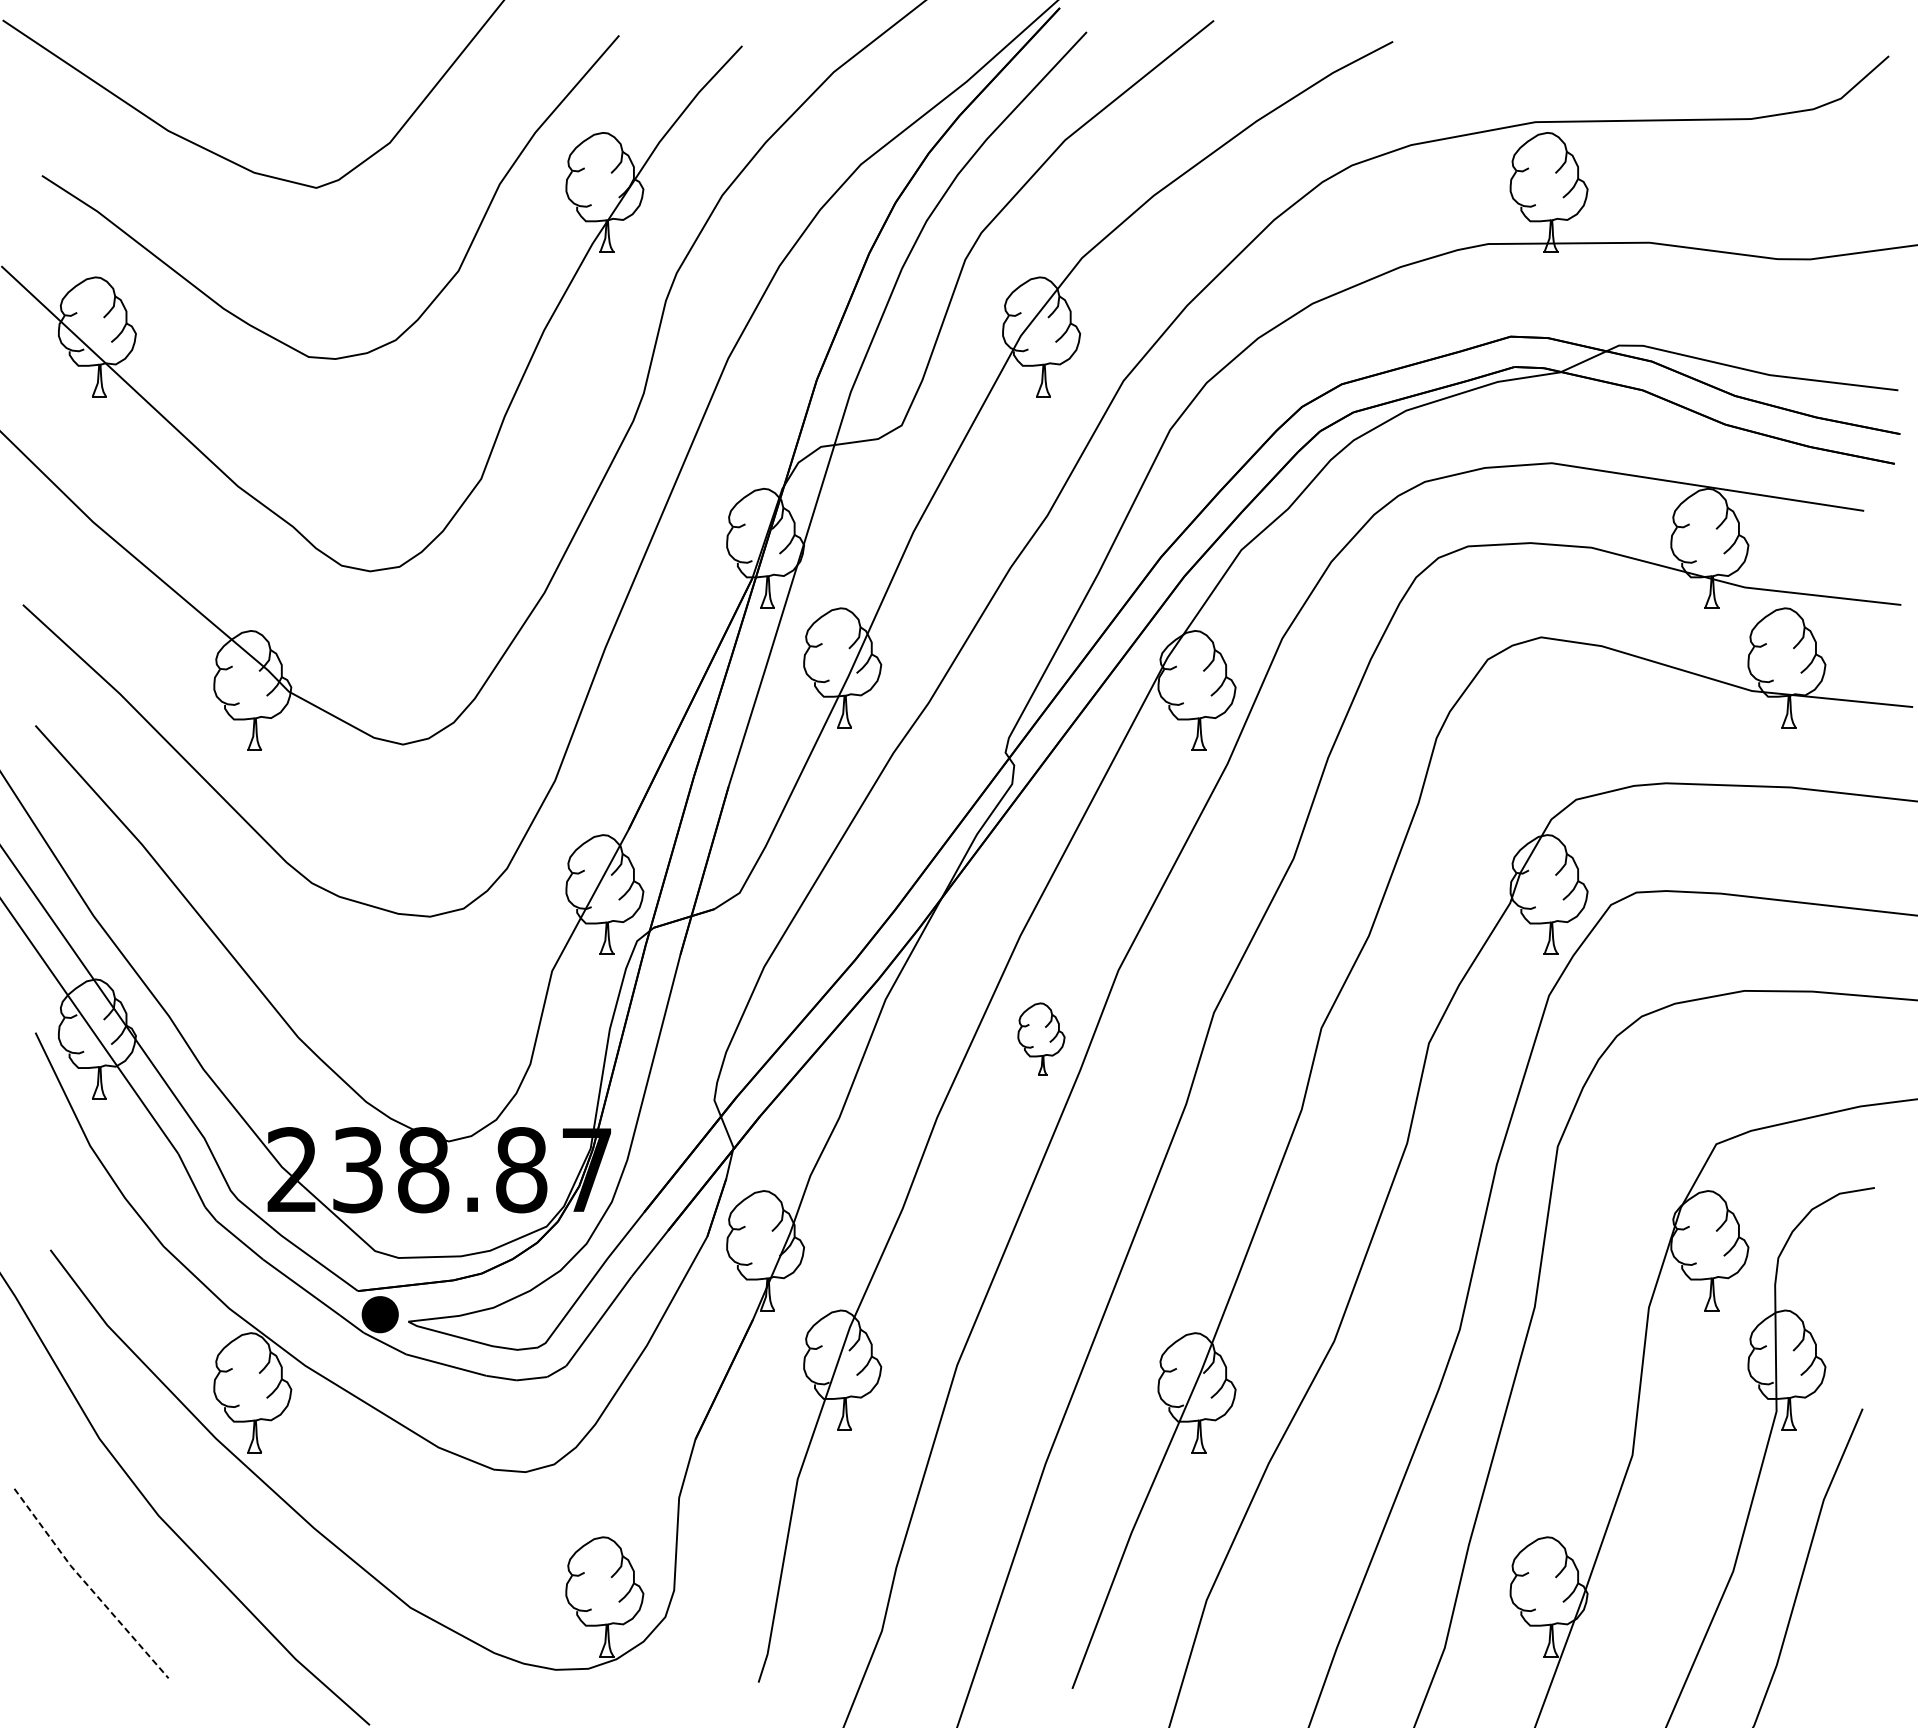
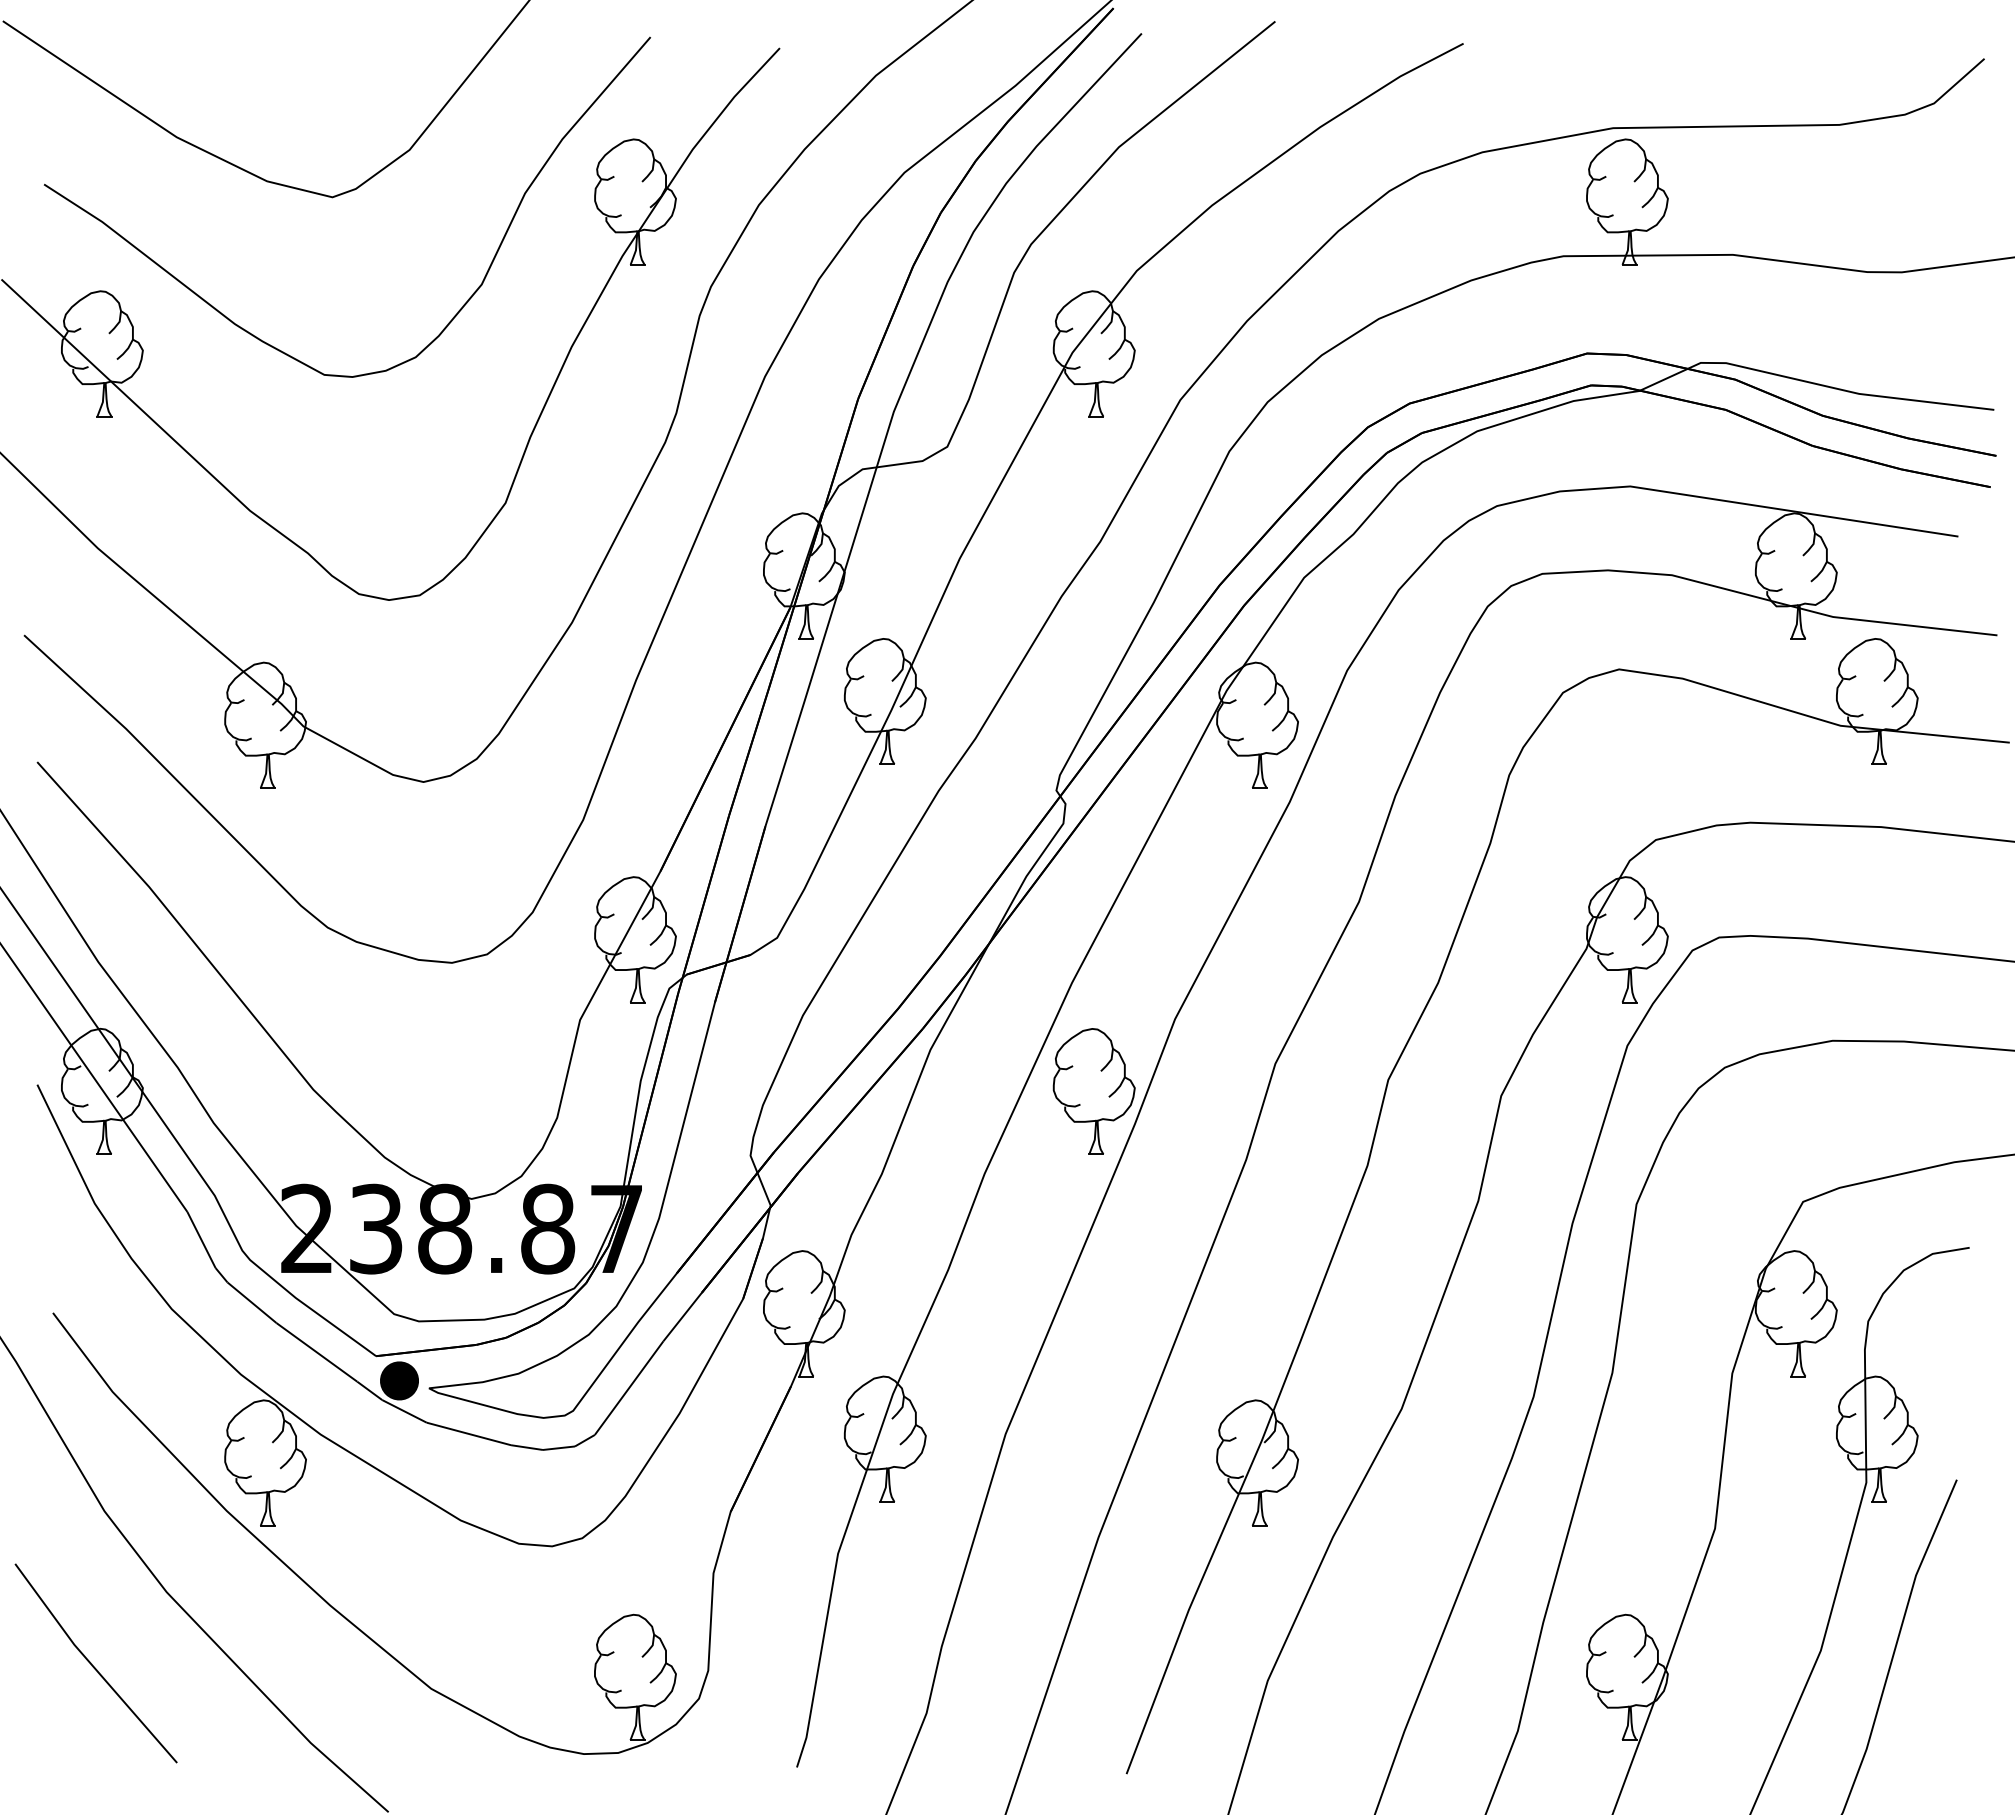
part: (1040, 1039) -> (1093, 1091), size x1.67
line: (88, 1585) -> (92, 1665), dashed -> solid

